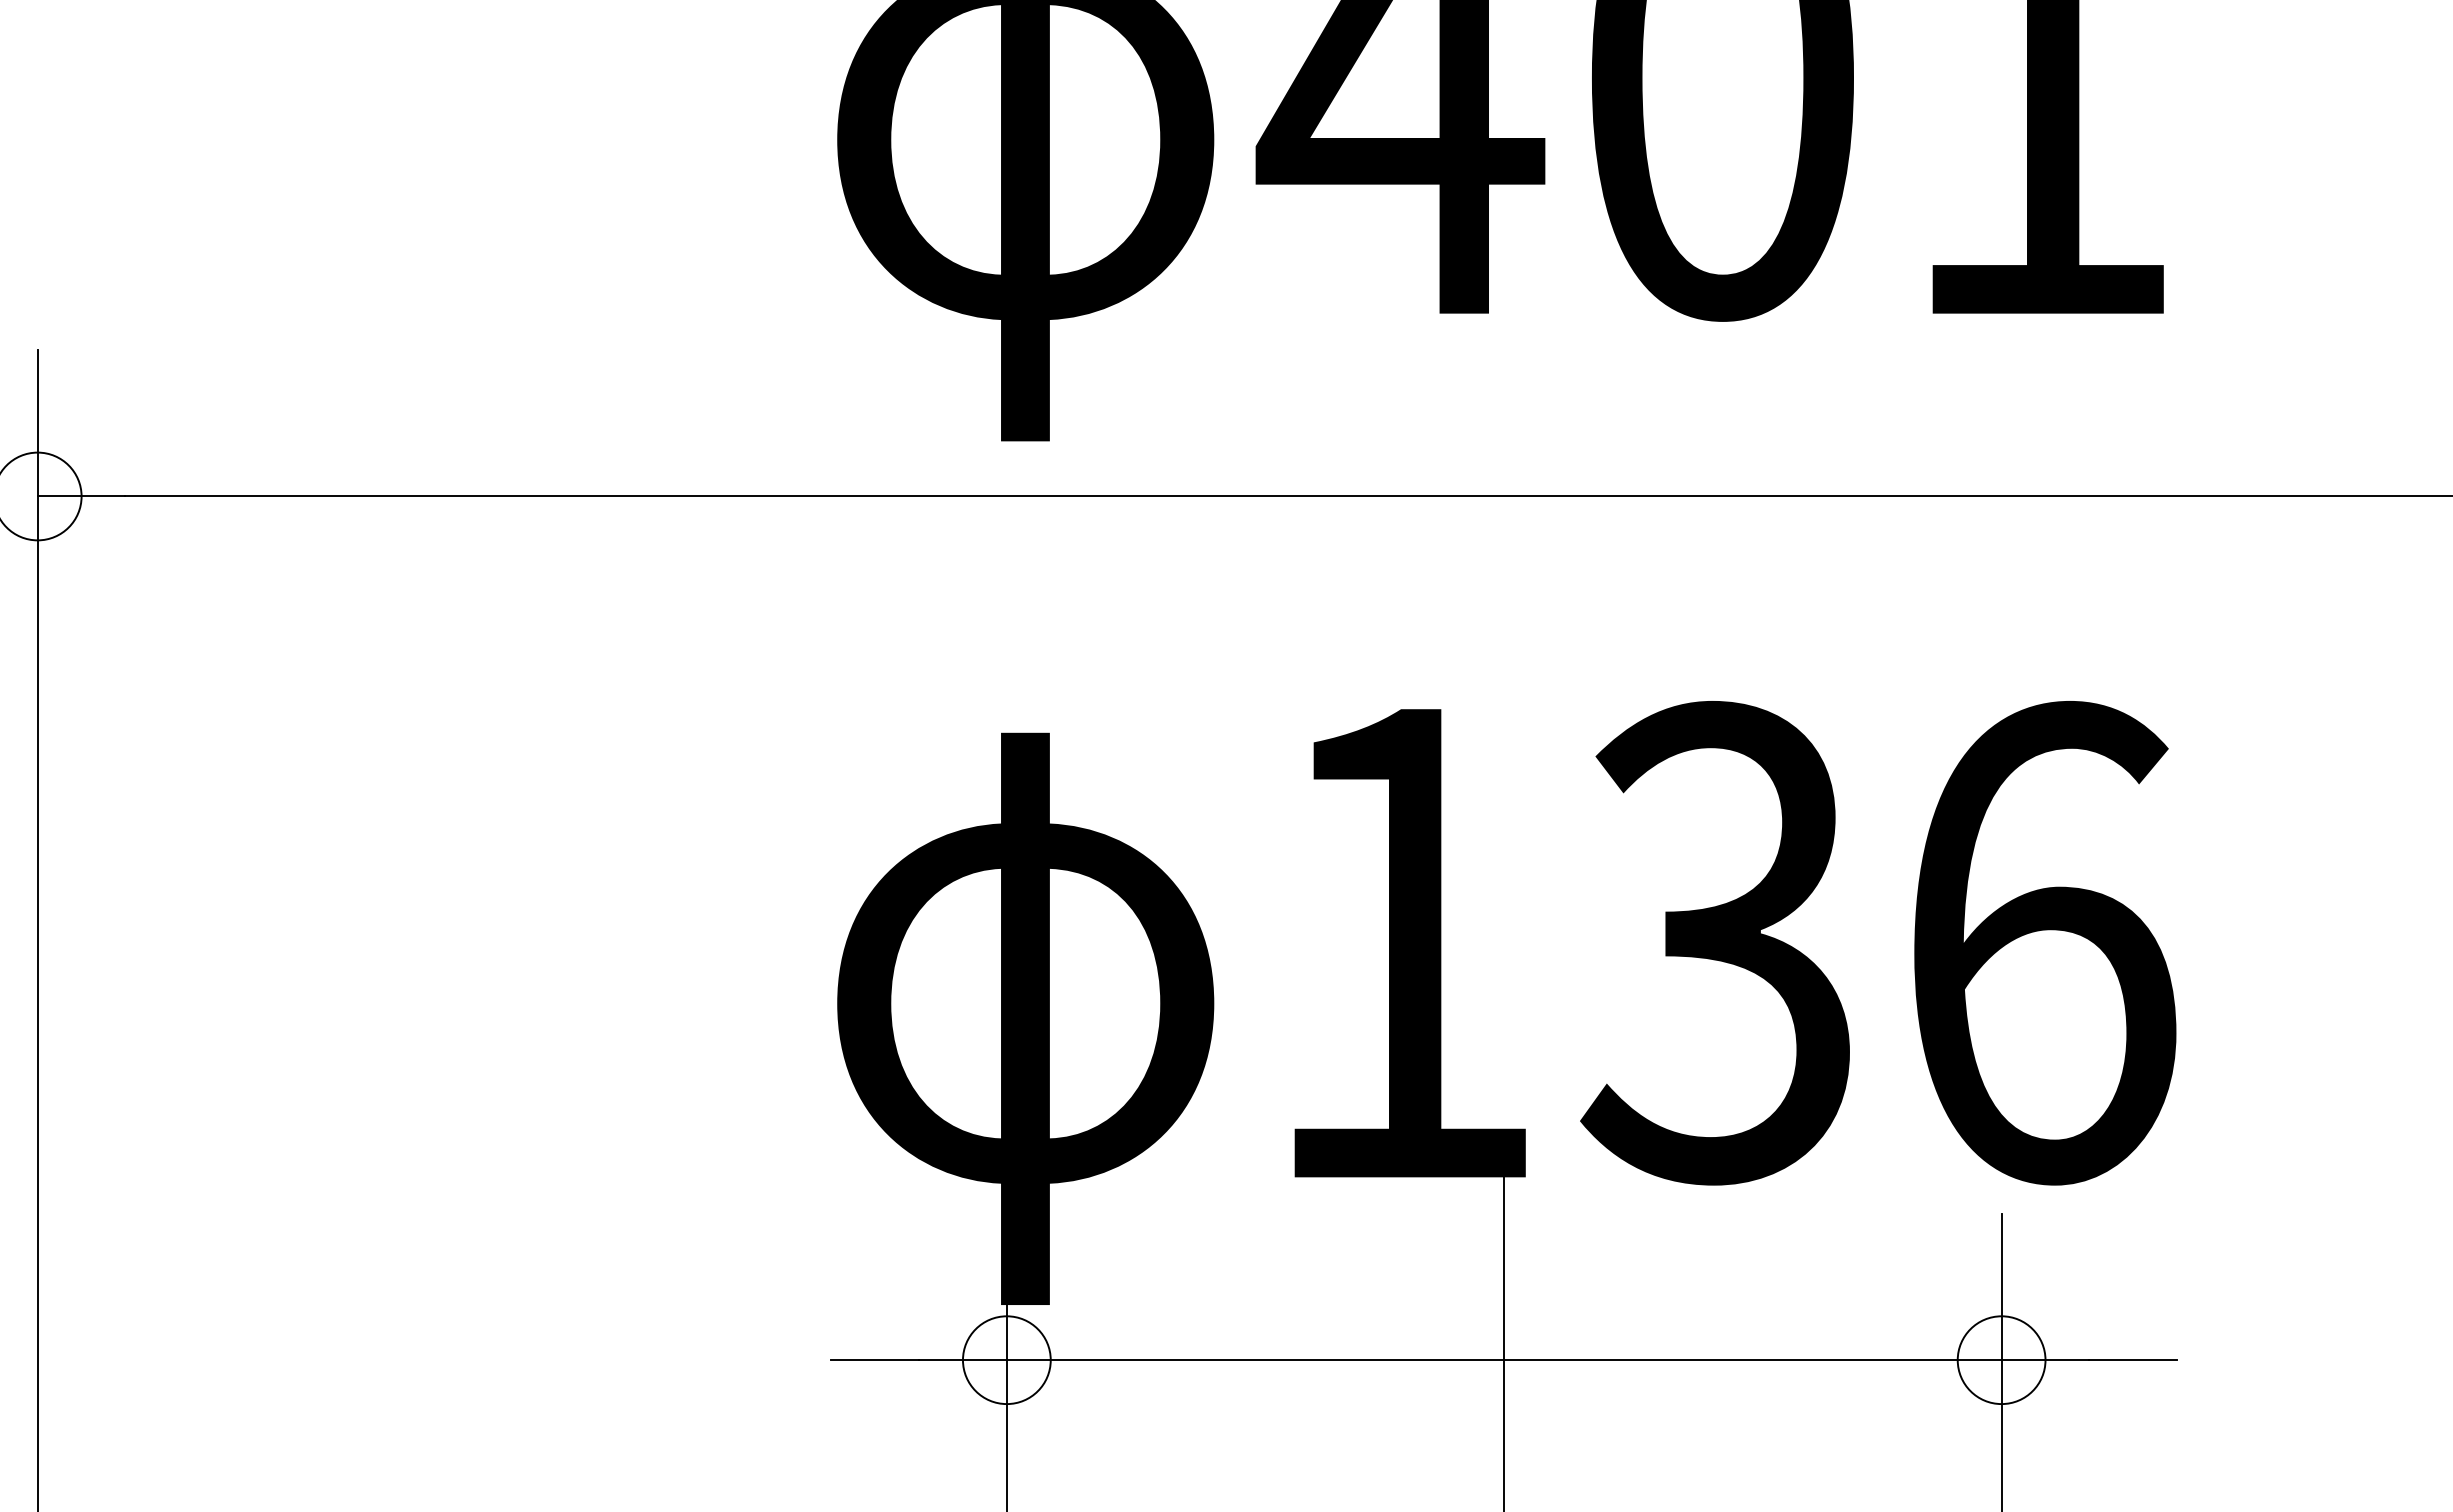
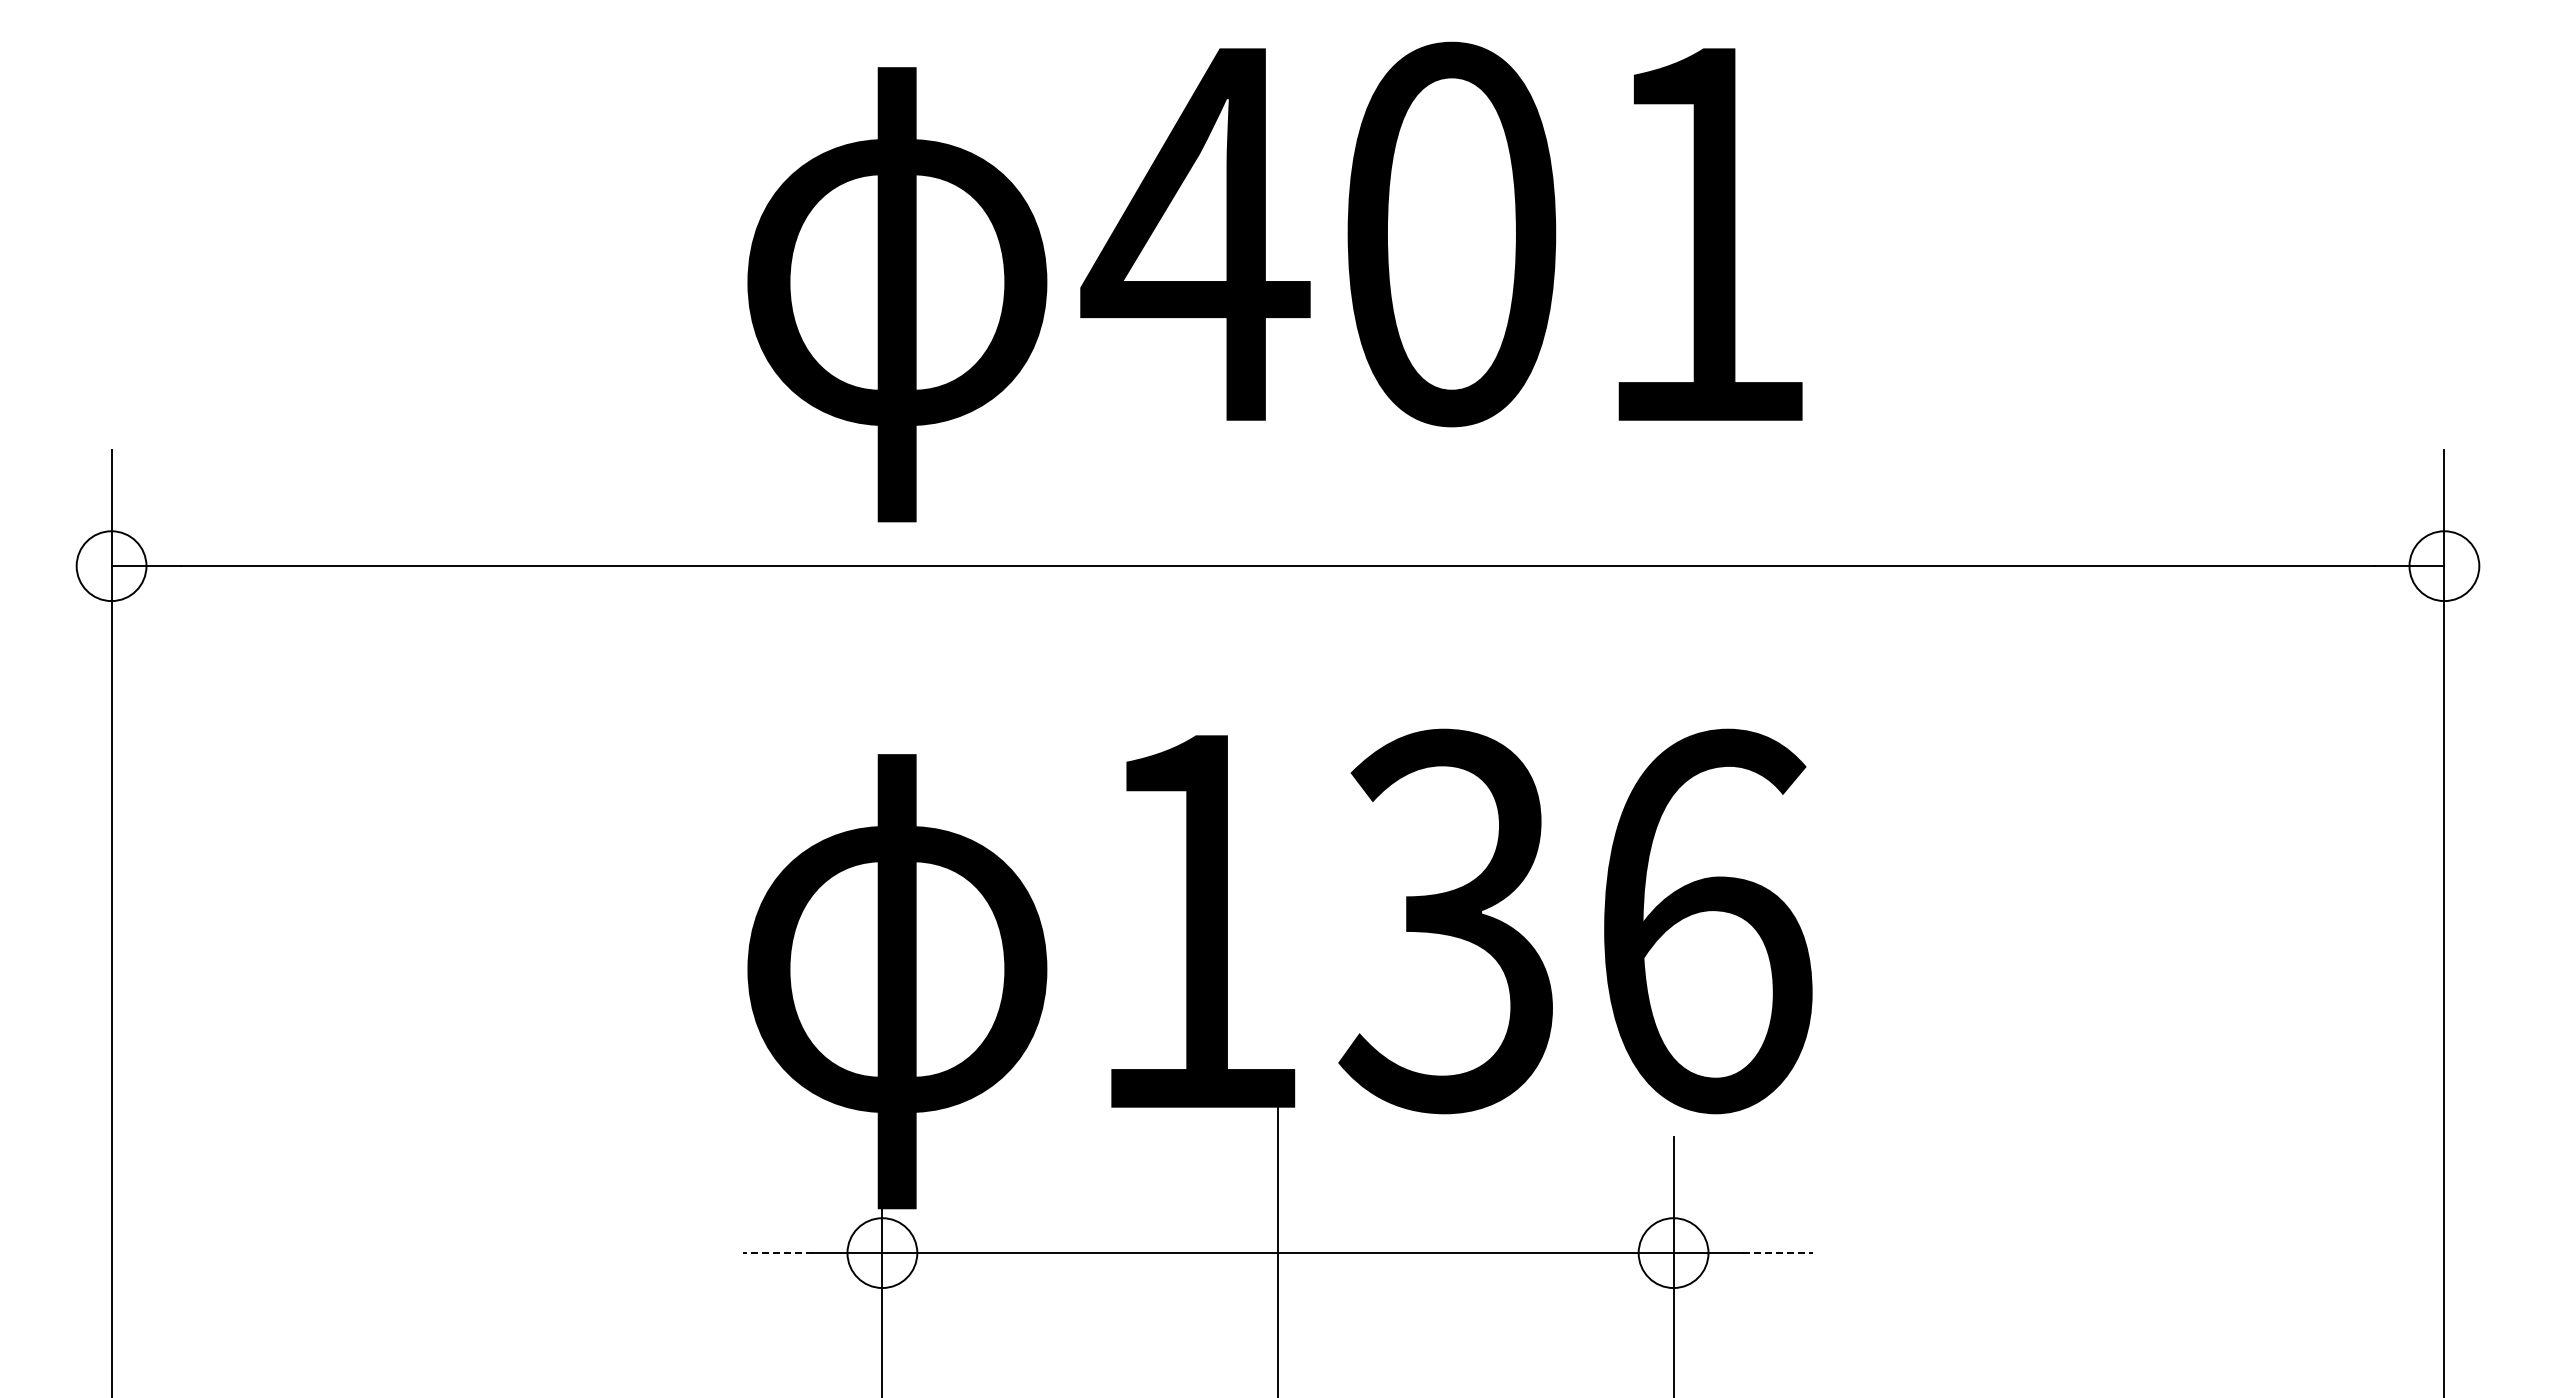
line: (874, 1360) -> (777, 1253), solid -> dashed
line: (2133, 1360) -> (1778, 1253), solid -> dashed

